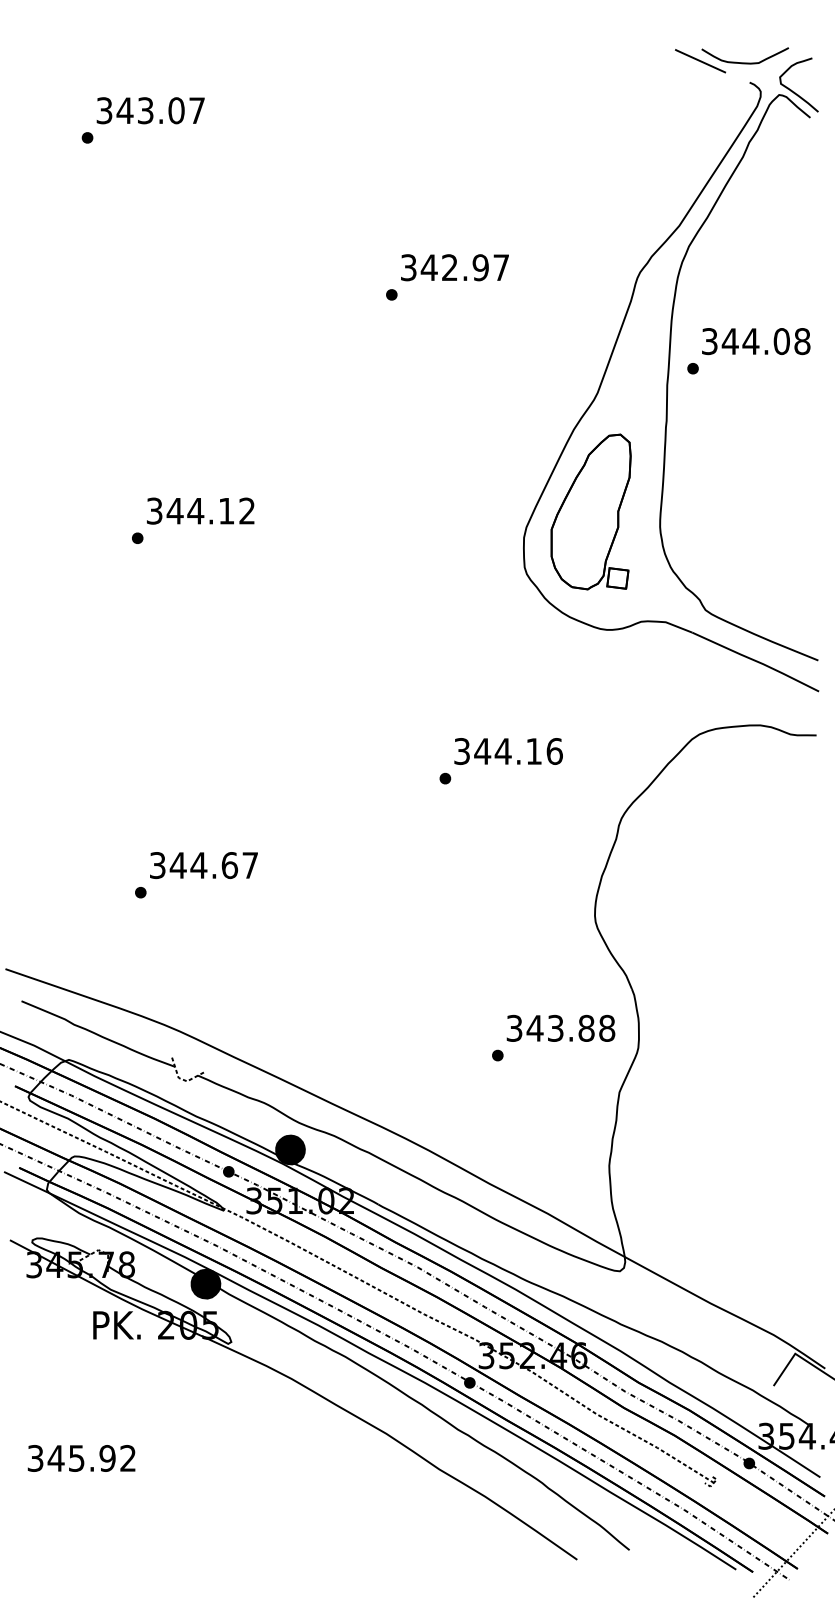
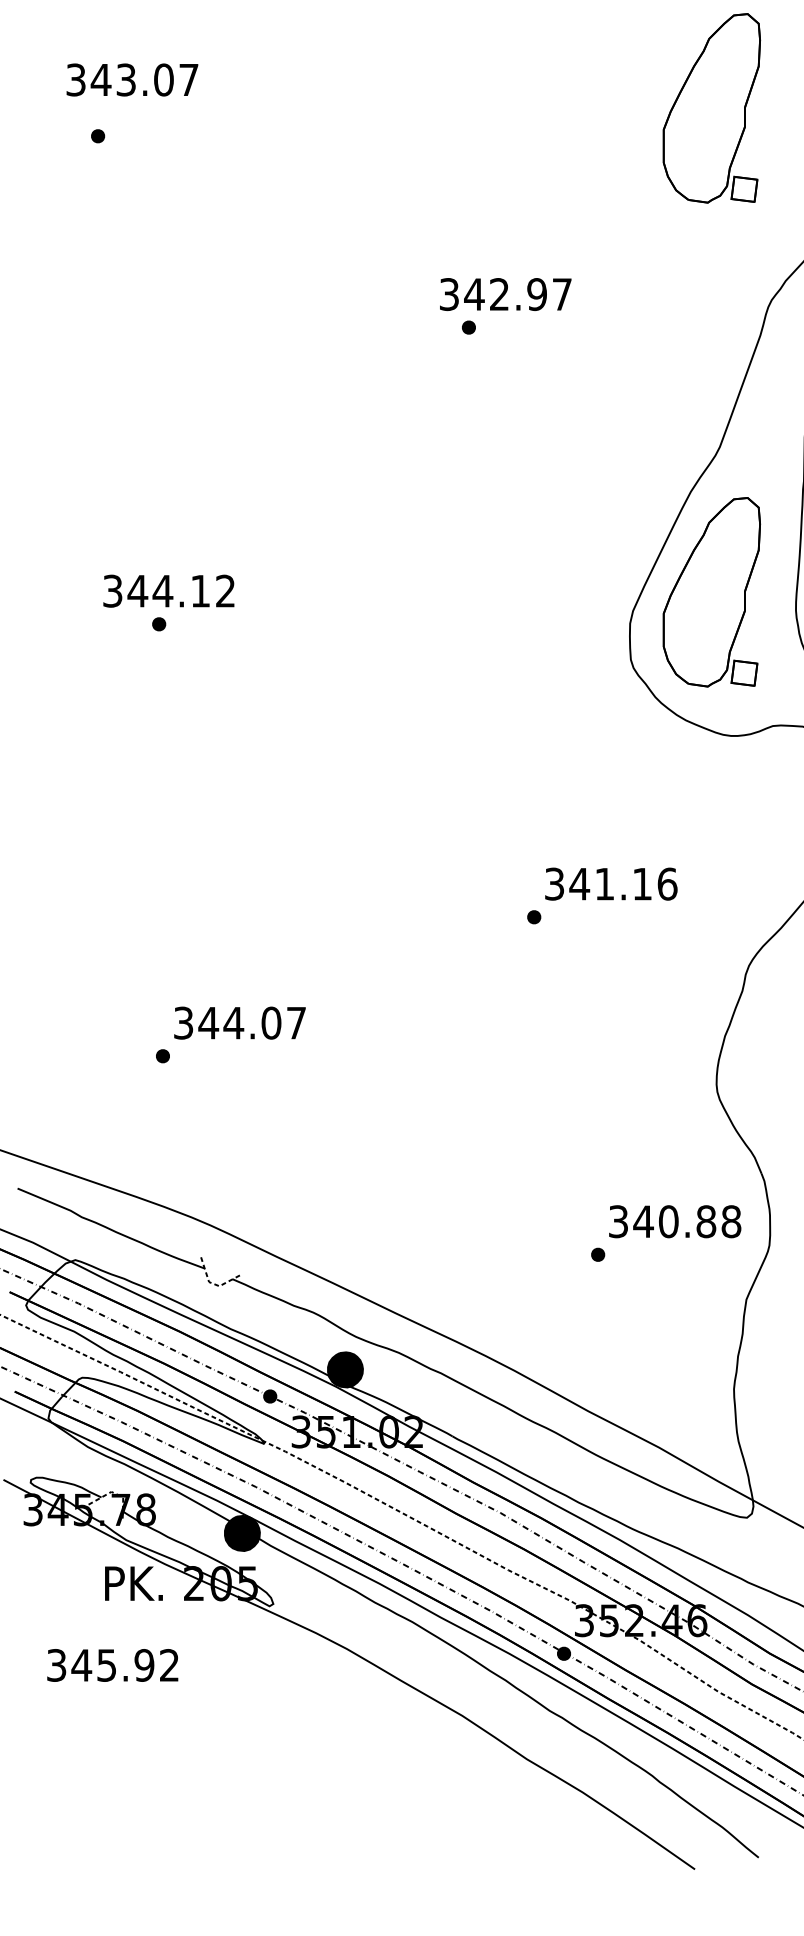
text: (150, 110) -> (132, 79), moved
part: (590, 114) -> (711, 107), added
text: (454, 267) -> (505, 294), moved
text: (200, 510) -> (168, 590), moved
text: (502, 751) -> (603, 884), 344.16 -> 341.16
text: (229, 865) -> (271, 1023), 344.67 -> 344.07
text: (555, 1027) -> (668, 1220), 343.88 -> 340.88
text: (81, 1458) -> (112, 1665), moved

